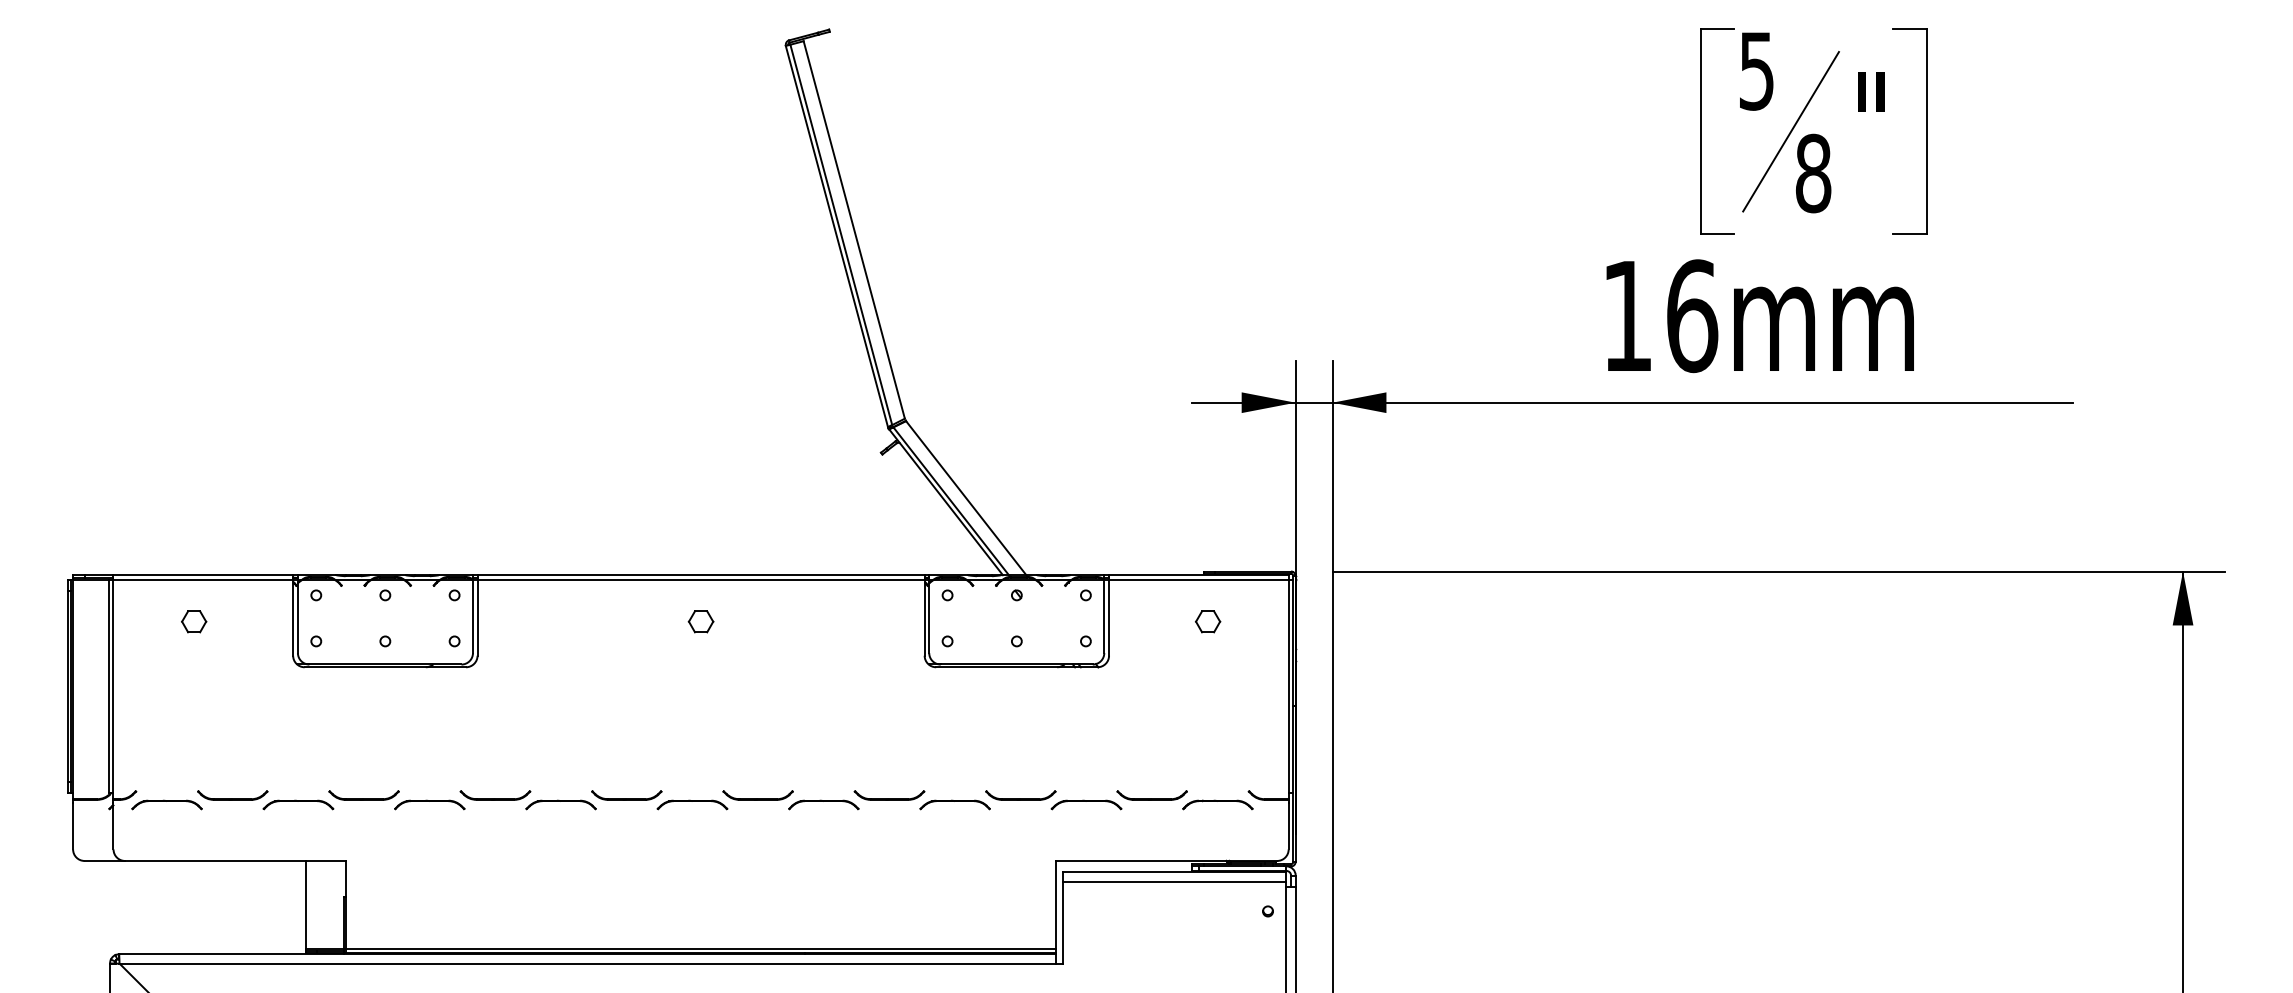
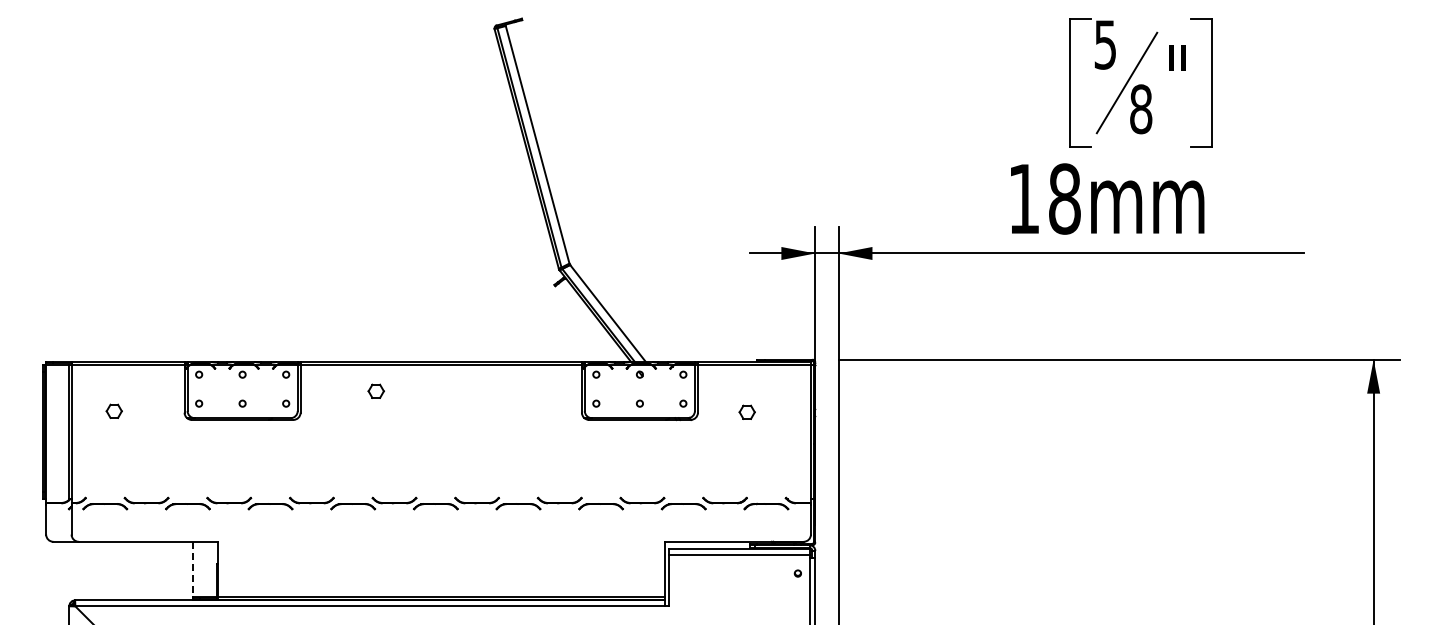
text: (1693, 315) -> (1065, 198), 16mm -> 18mm
part: (192, 620) -> (113, 410), moved
part: (699, 620) -> (375, 390), moved
part: (1206, 620) -> (746, 411), moved
line: (305, 904) -> (192, 569), solid -> dashed

